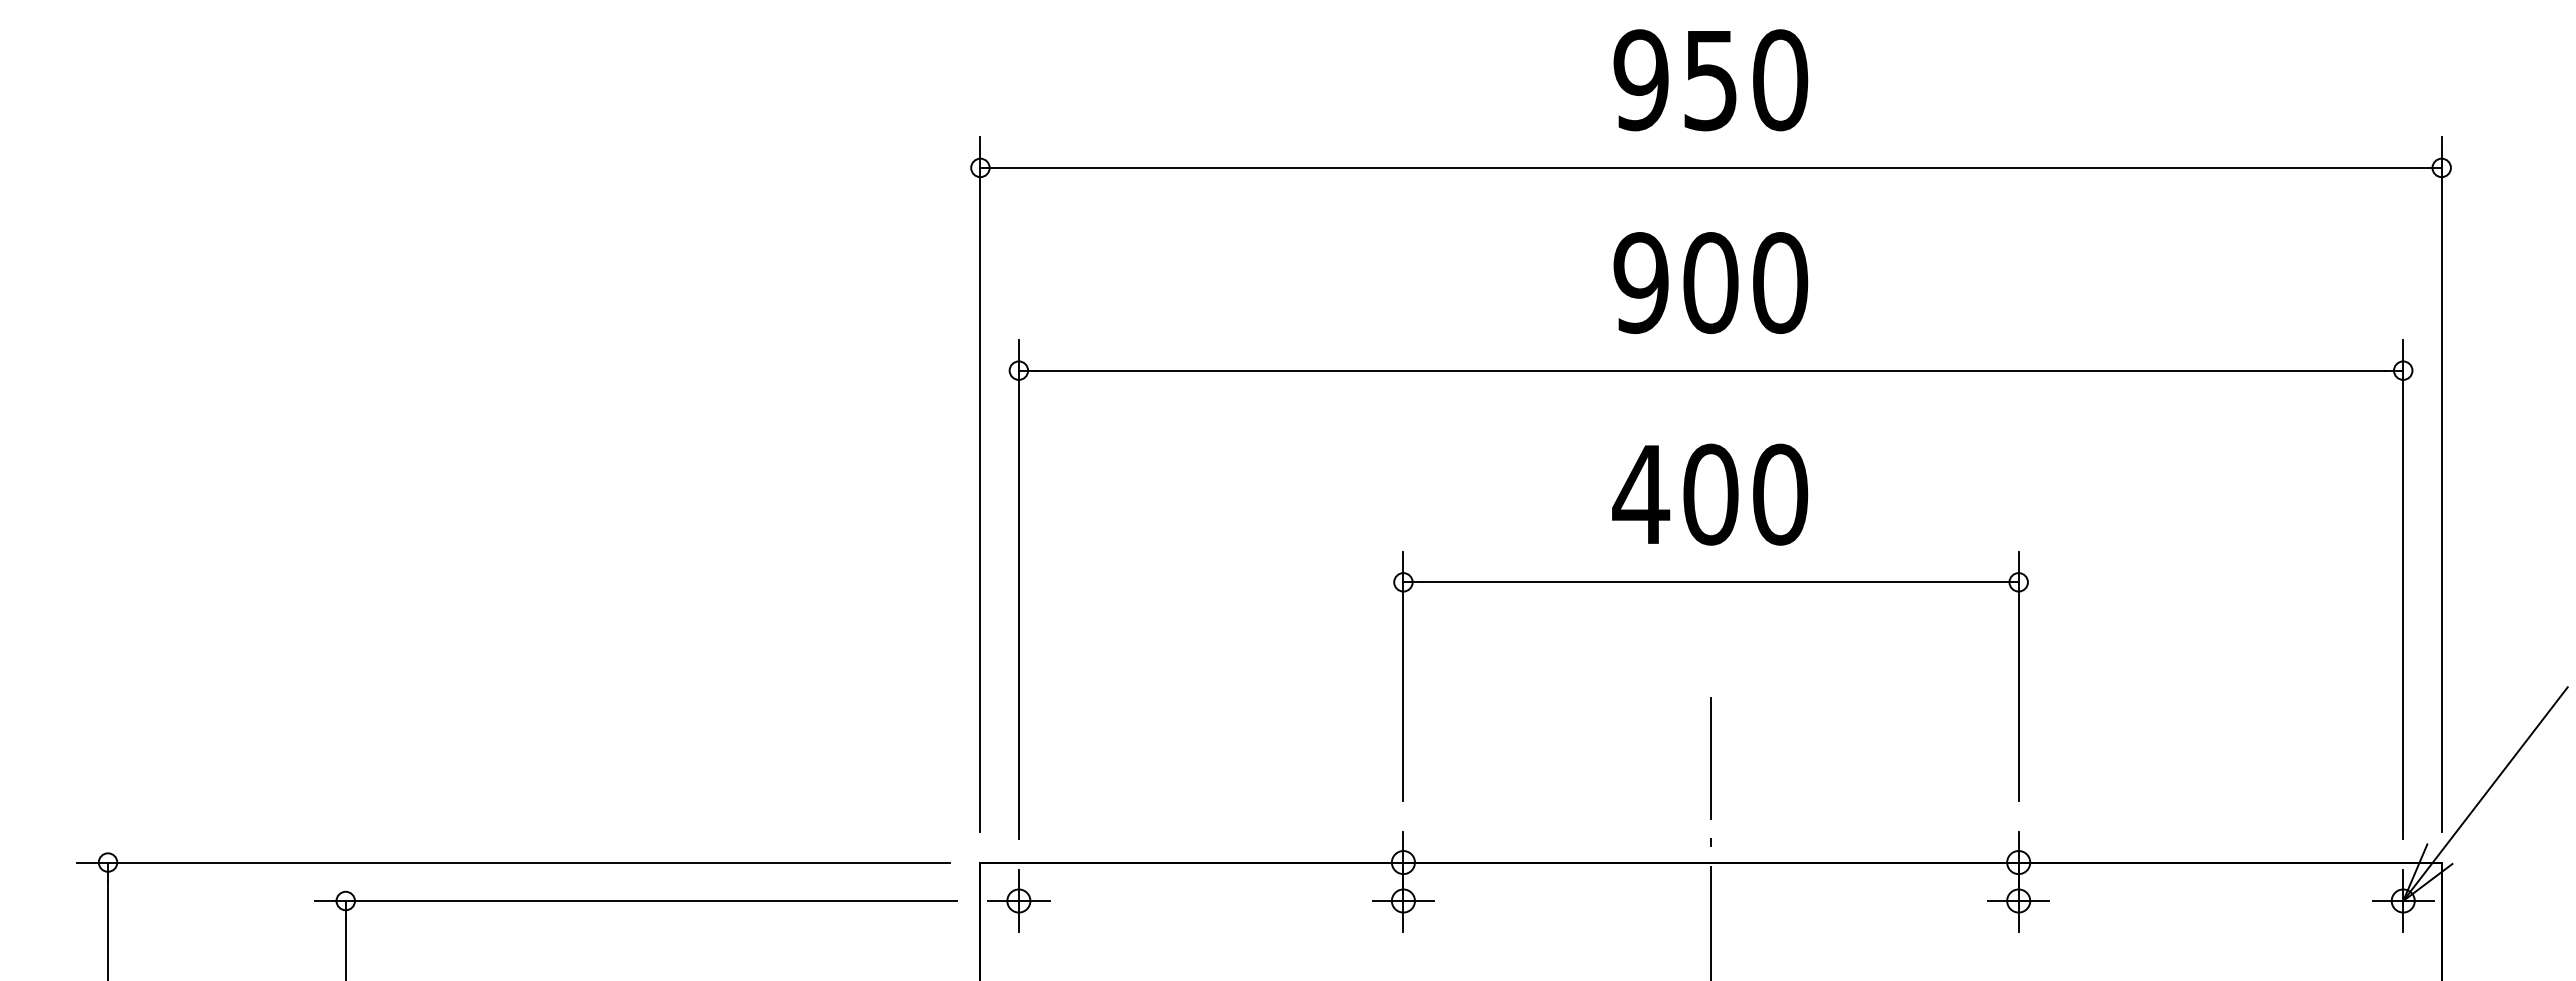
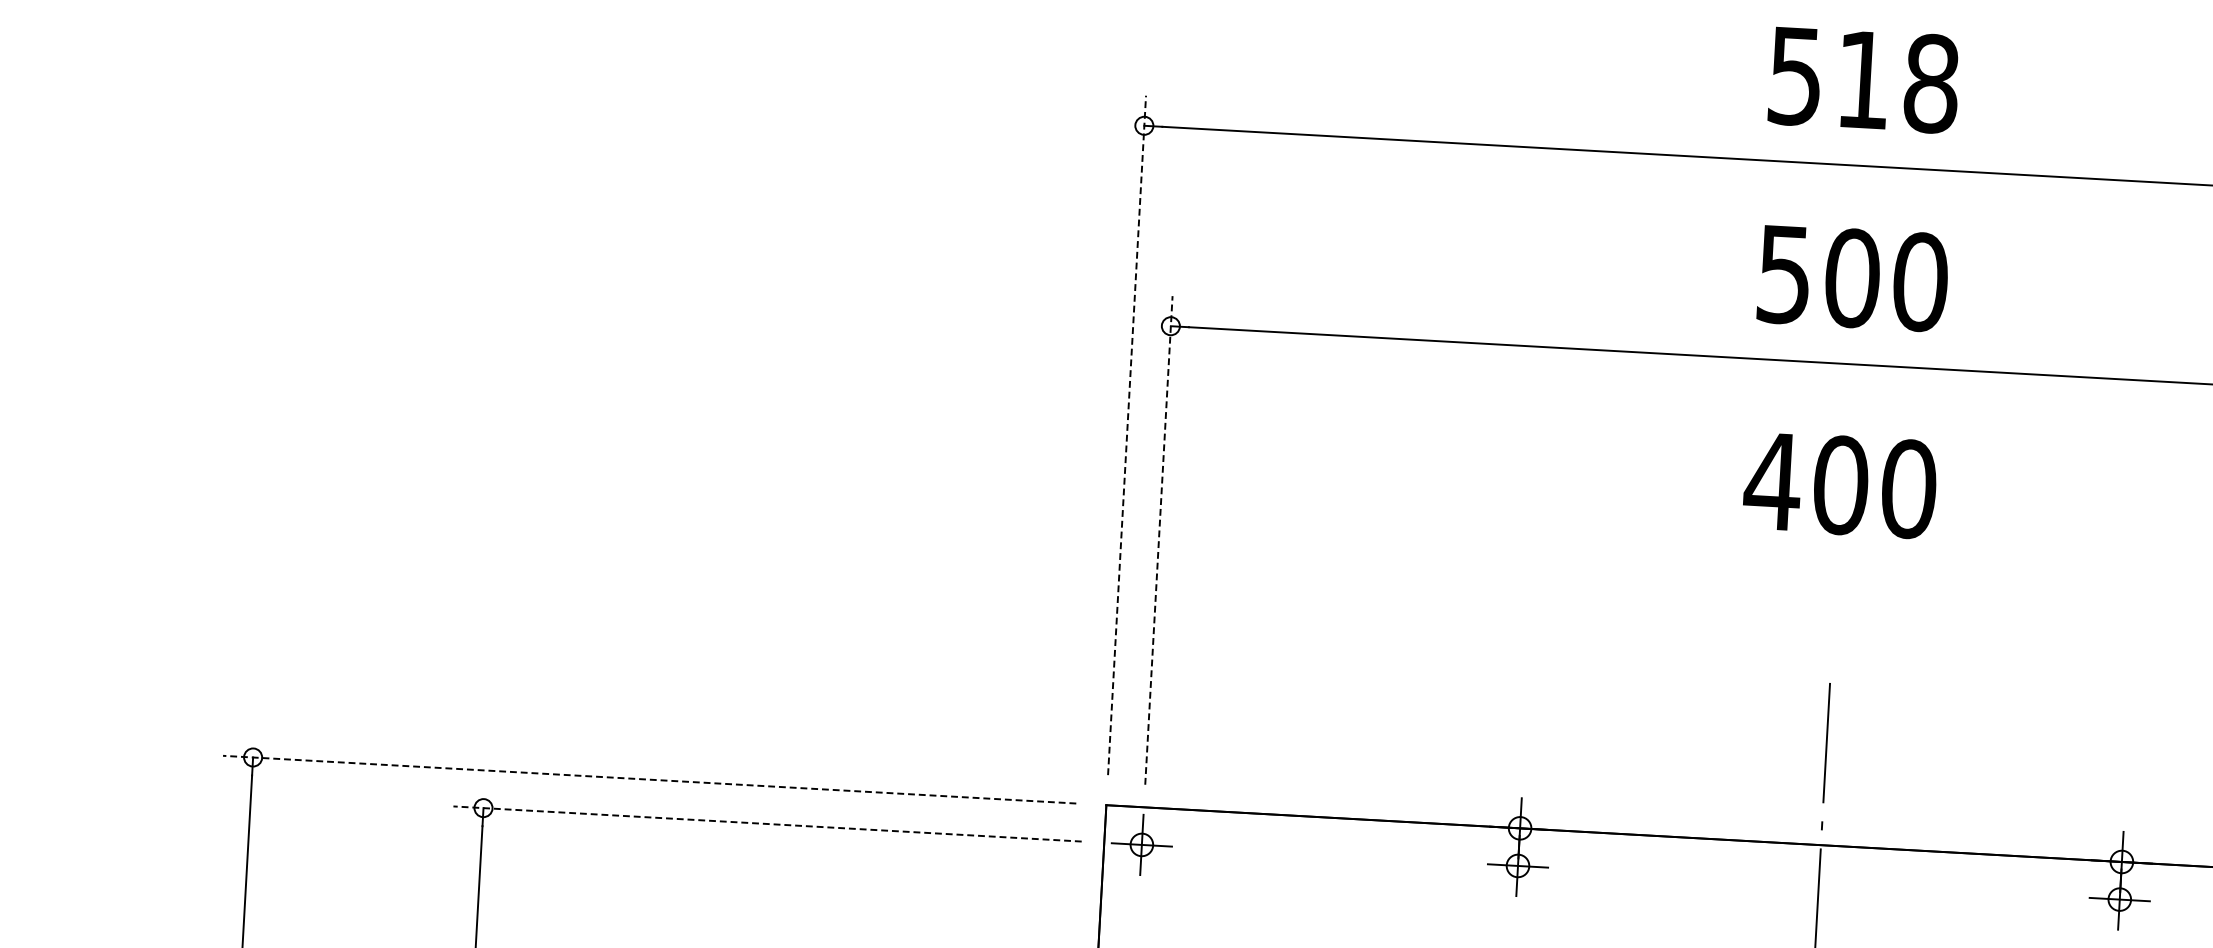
text: (1710, 80) -> (1863, 80), 950 -> 518
text: (1640, 282) -> (1783, 273), 900 -> 500
line: (980, 483) -> (1127, 434), solid -> dashed
part: (1710, 582) -> (1835, 571), removed
line: (1018, 589) -> (1158, 540), solid -> dashed
line: (512, 862) -> (648, 779), solid -> dashed
line: (635, 901) -> (766, 824), solid -> dashed

